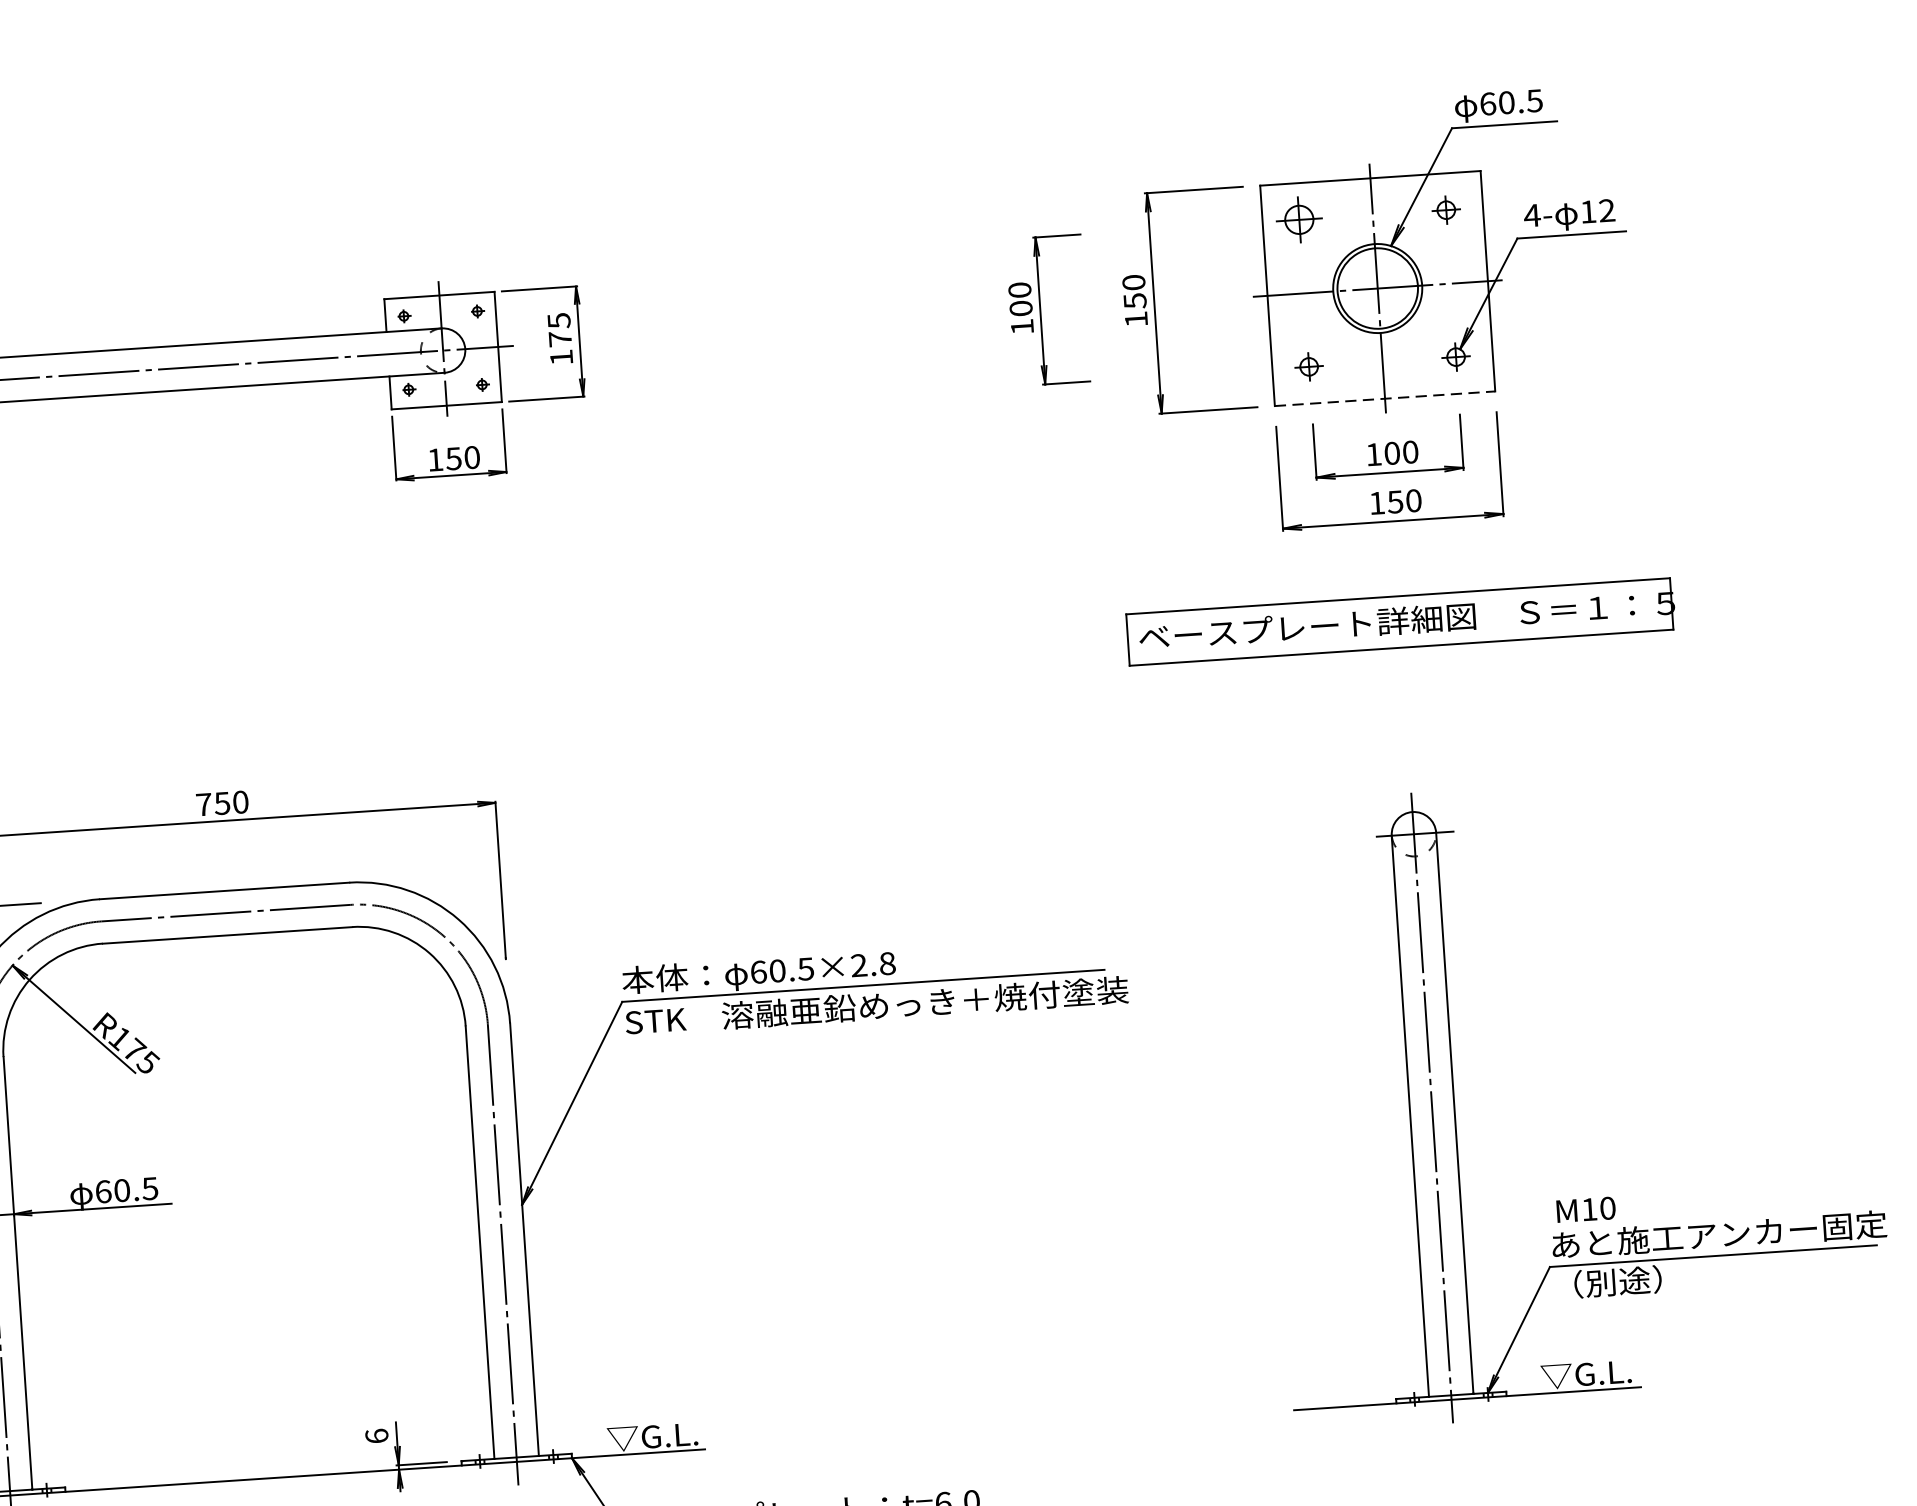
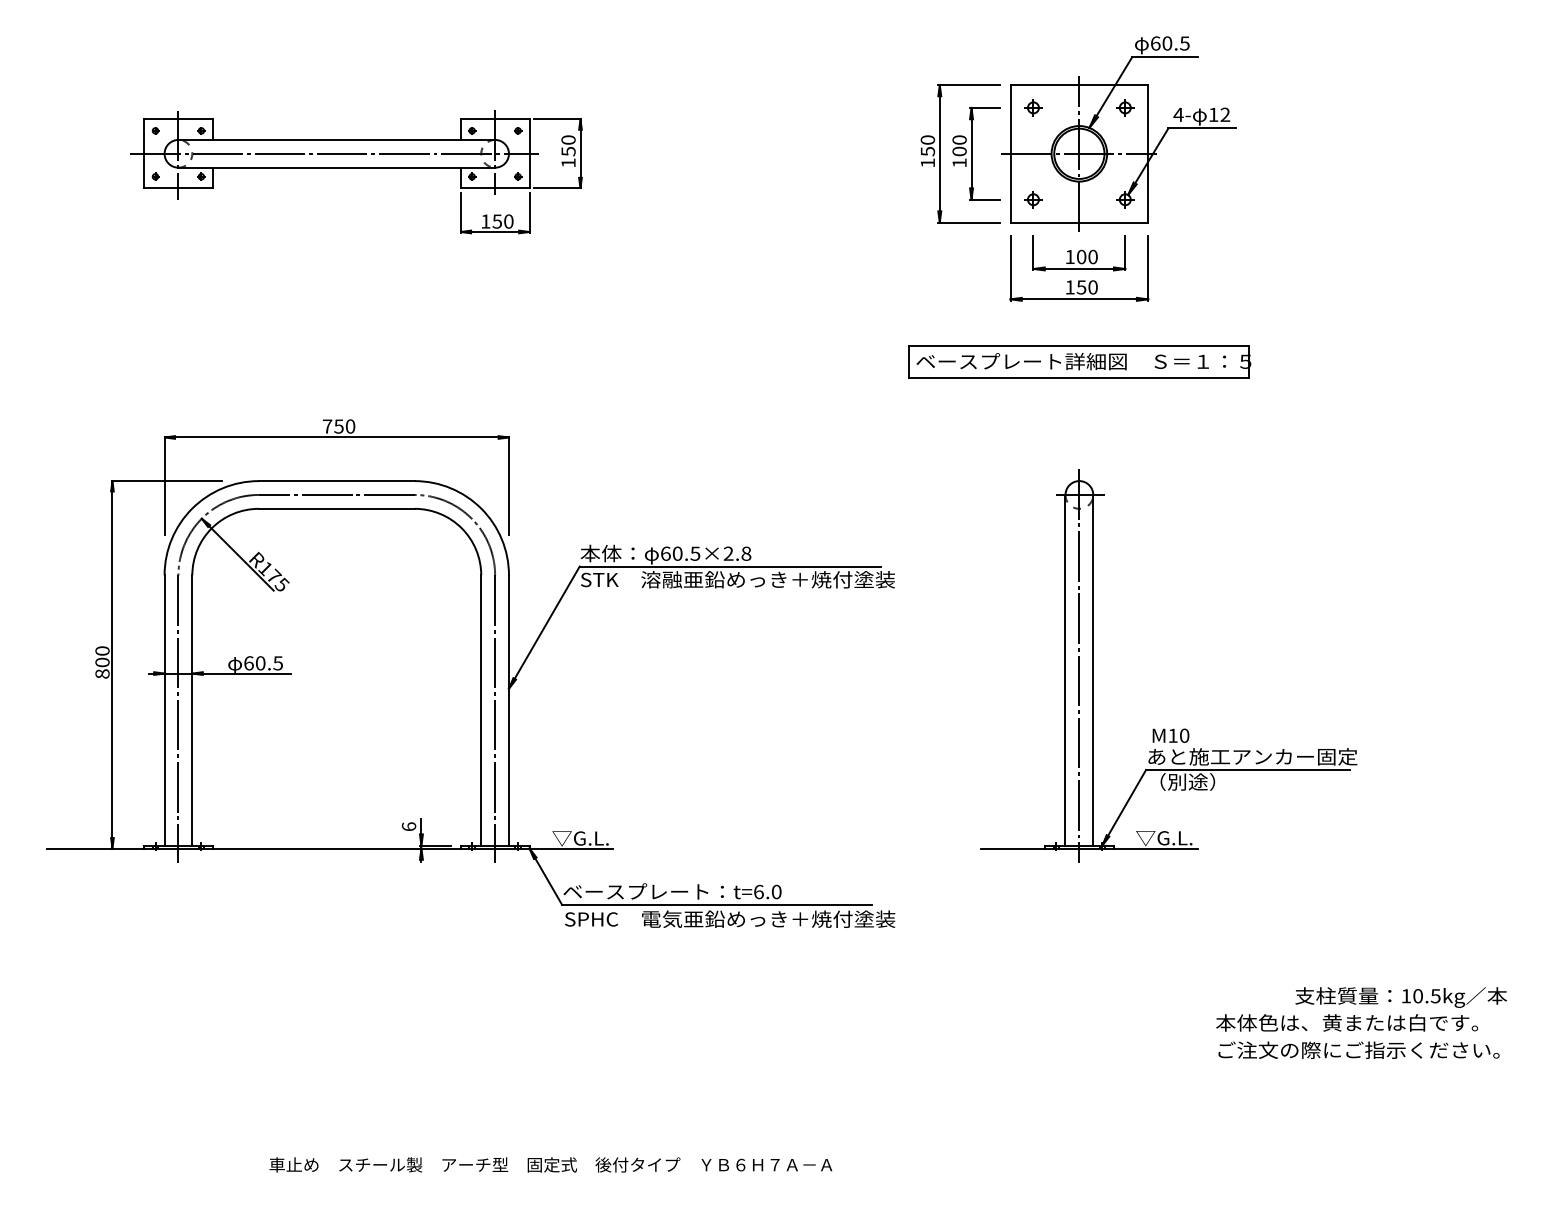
part: (1299, 219) -> (1033, 107), size x0.62
part: (1048, 309) -> (976, 153), moved
text: (559, 329) -> (568, 145), 175 -> 150
line: (1385, 398) -> (1079, 222), dashed -> solid

